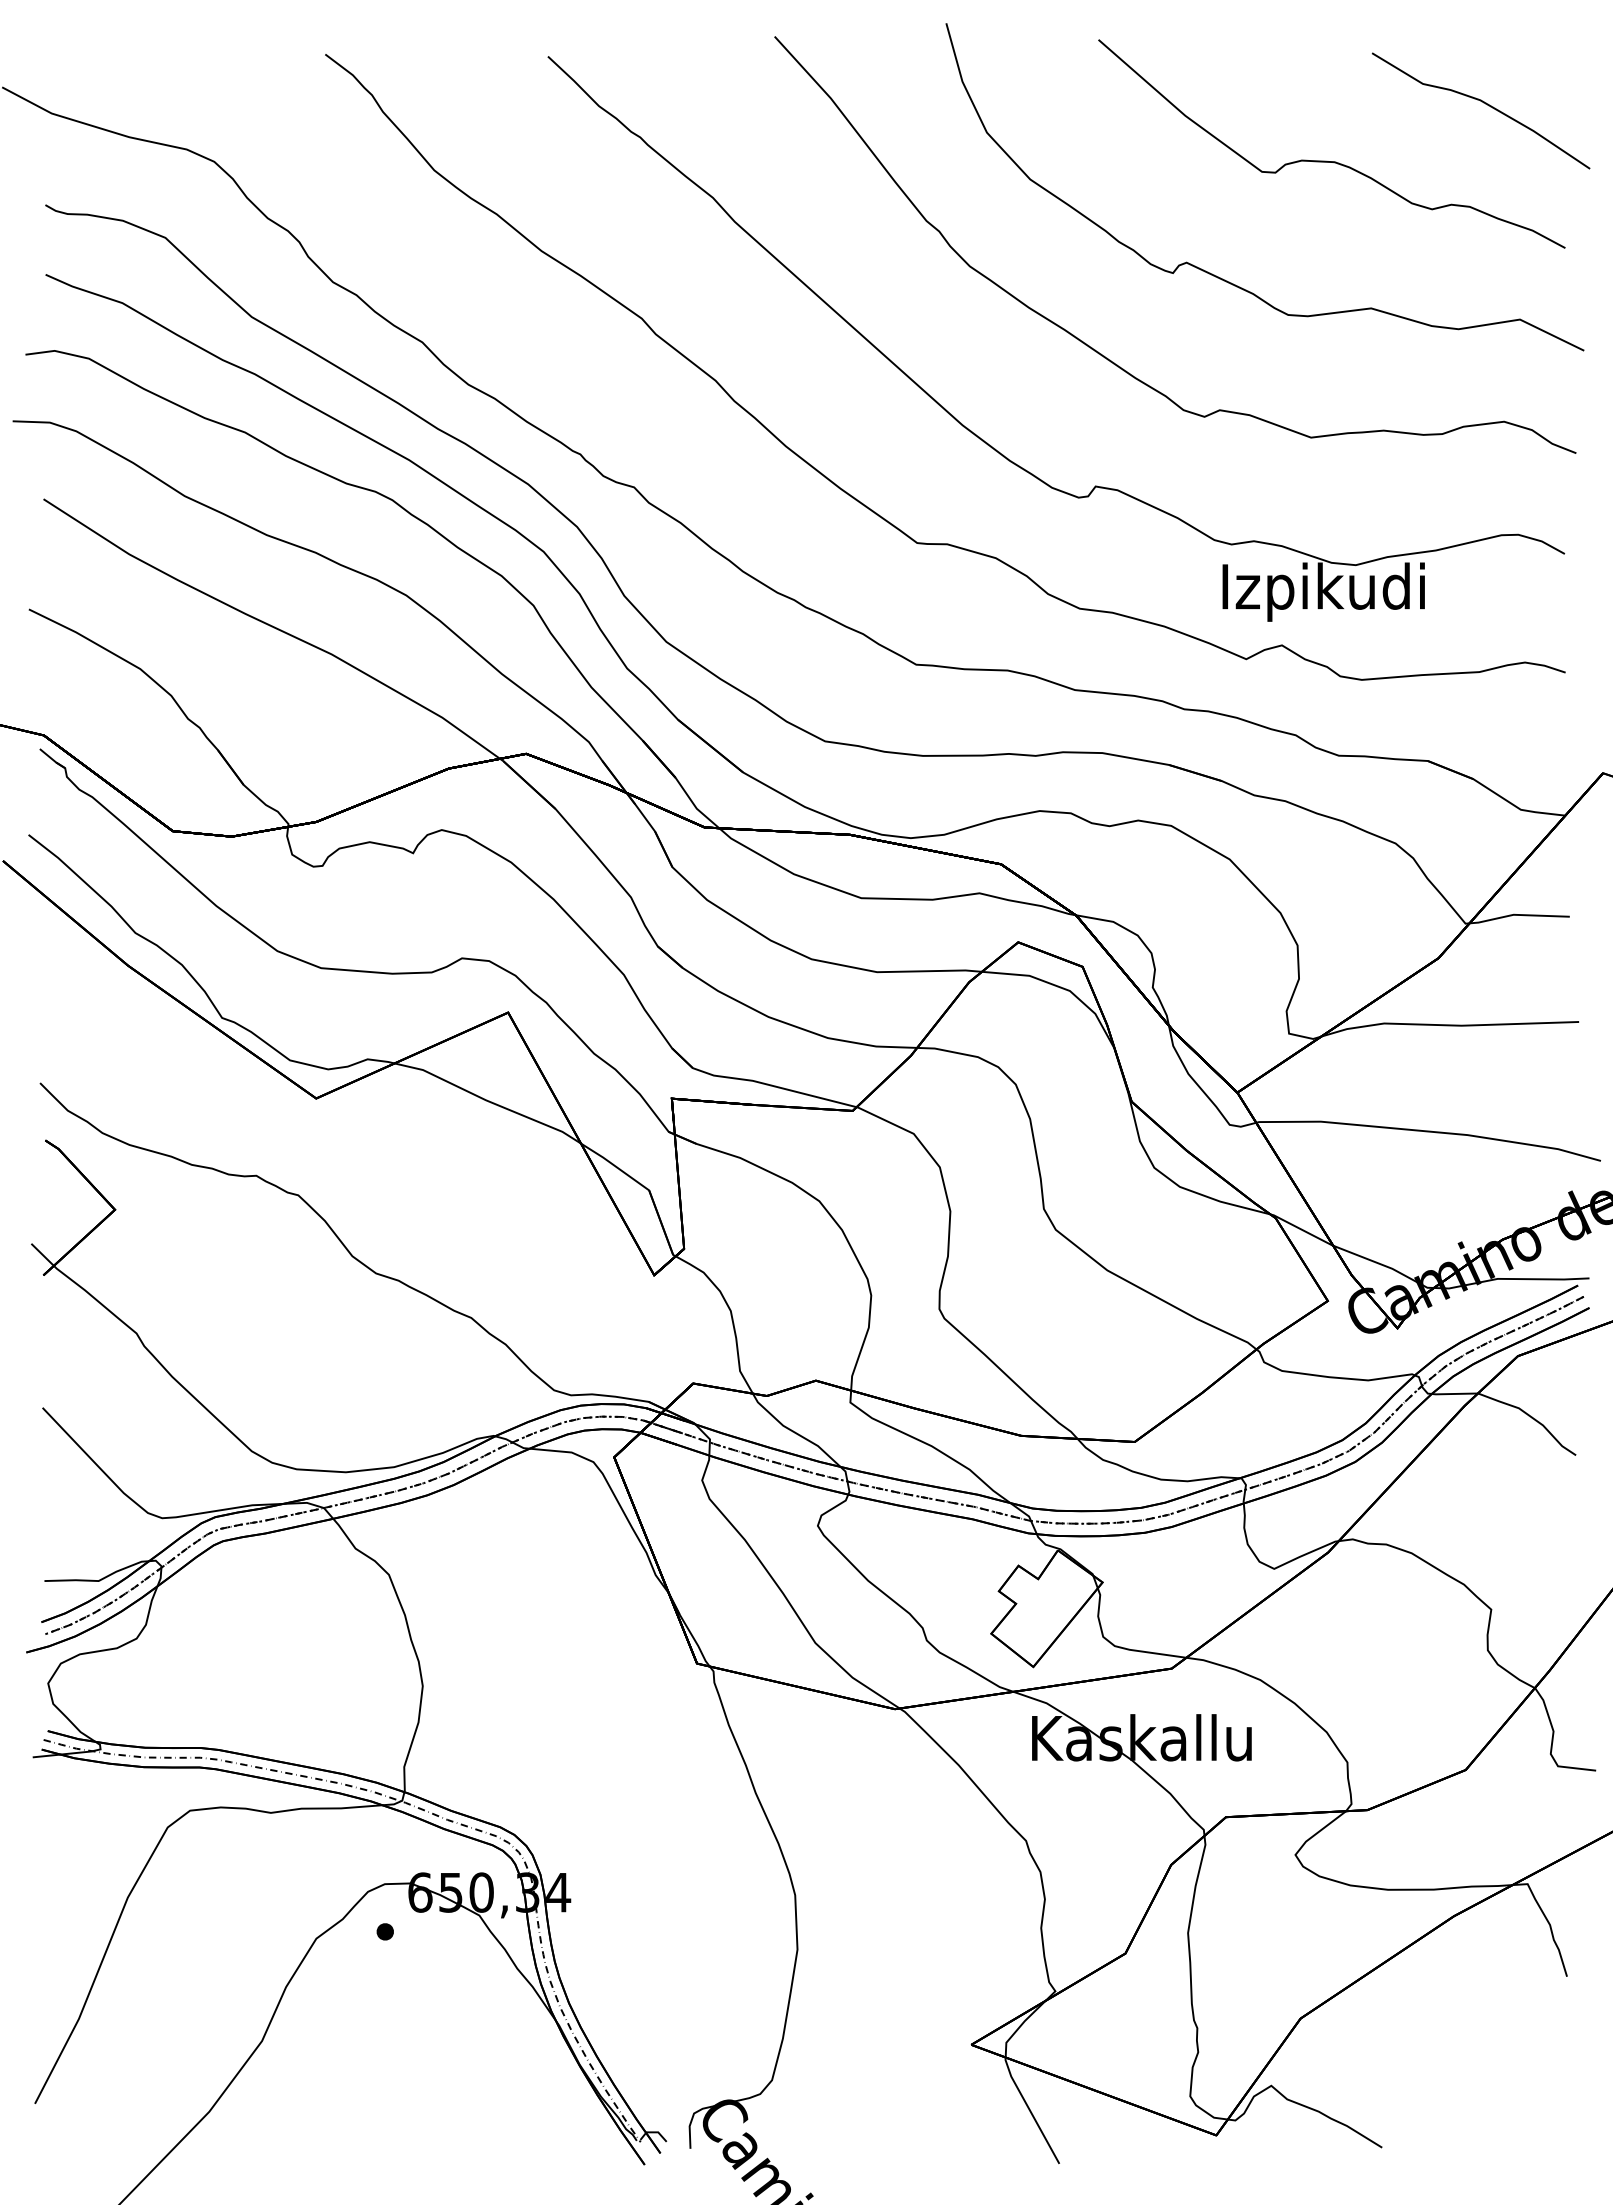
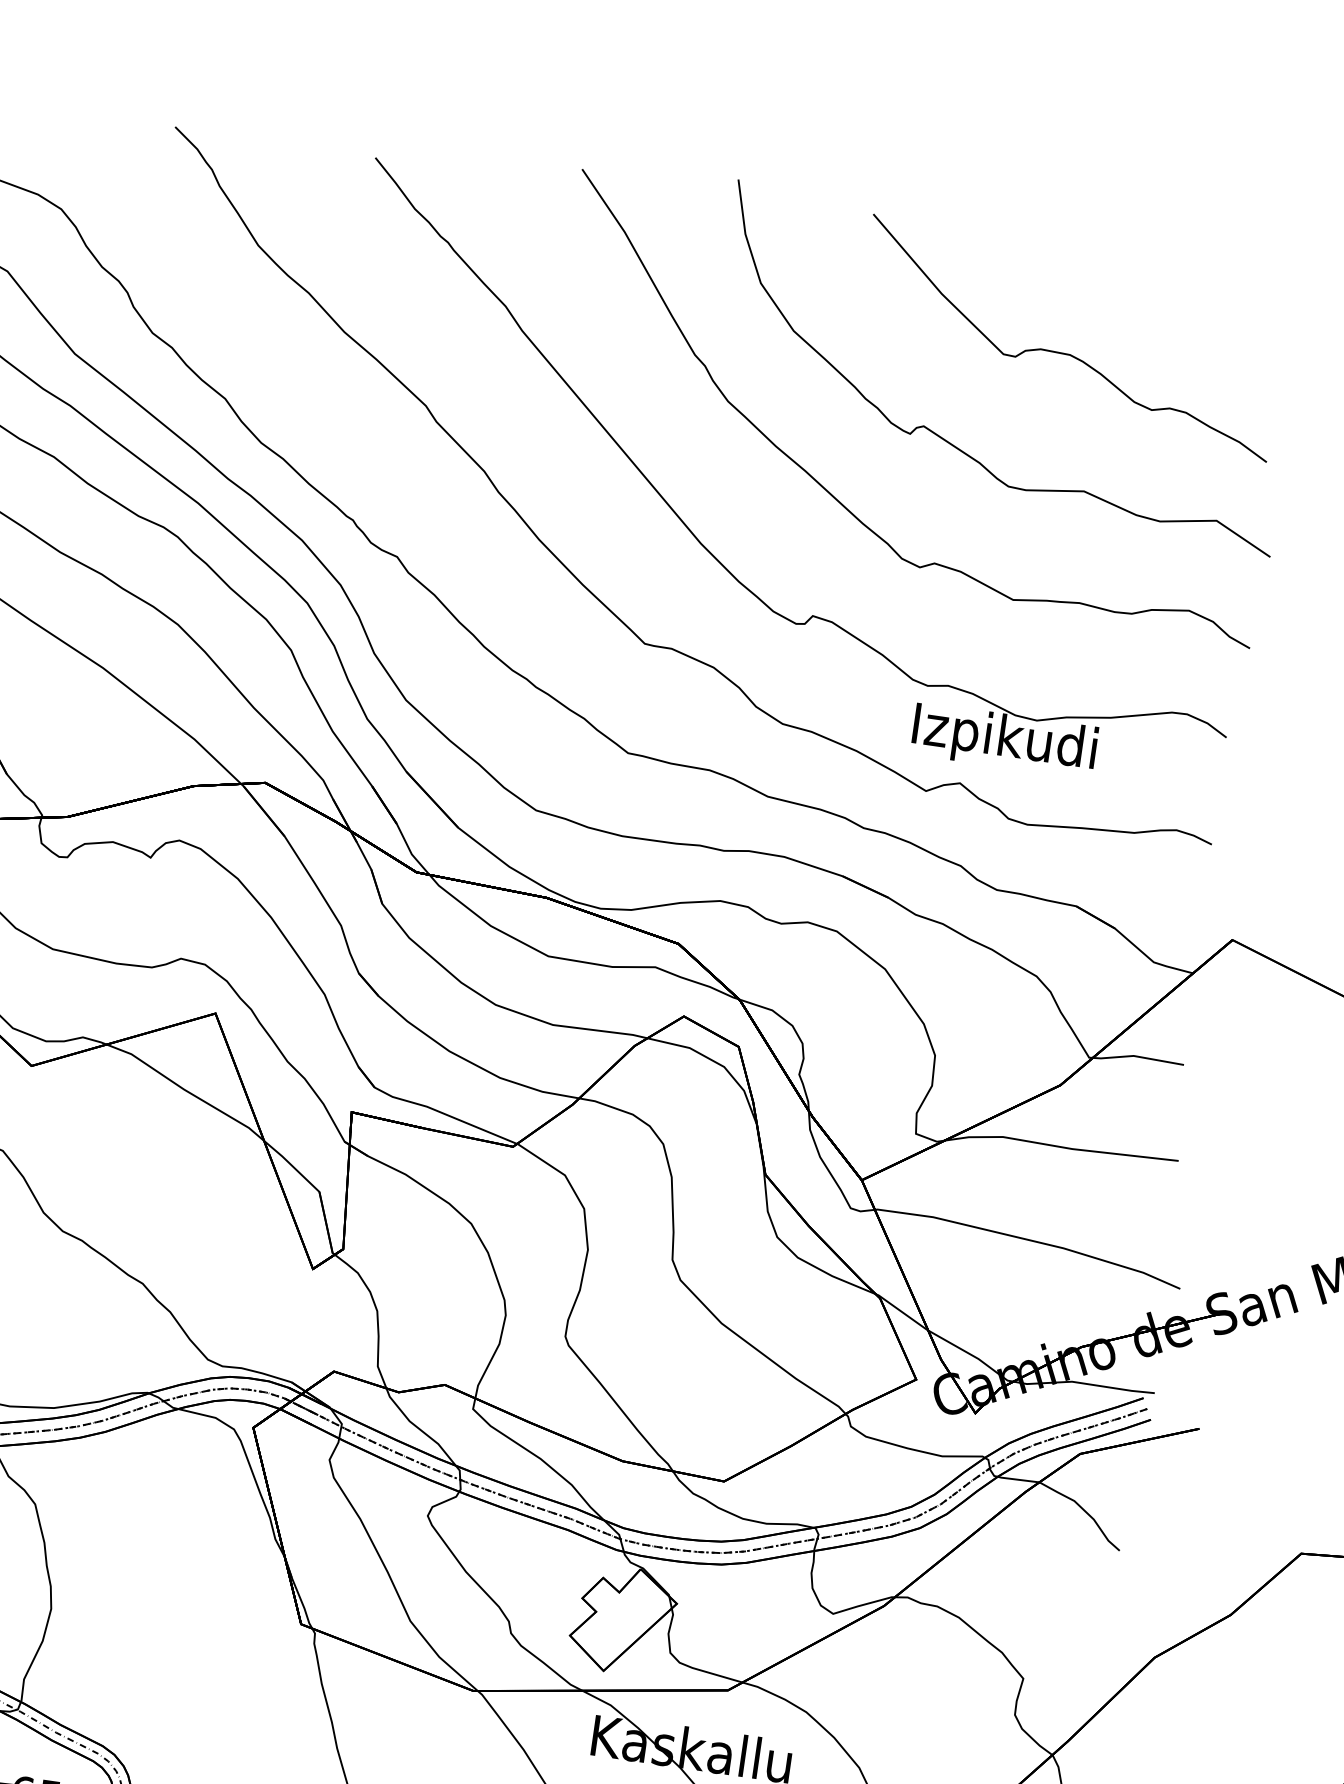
curve: (1483, 103) -> (1211, 321), removed

